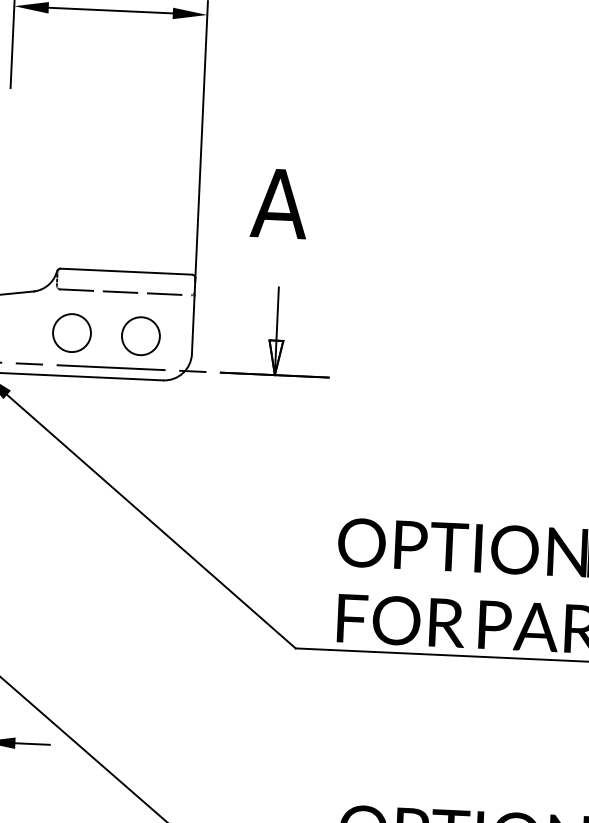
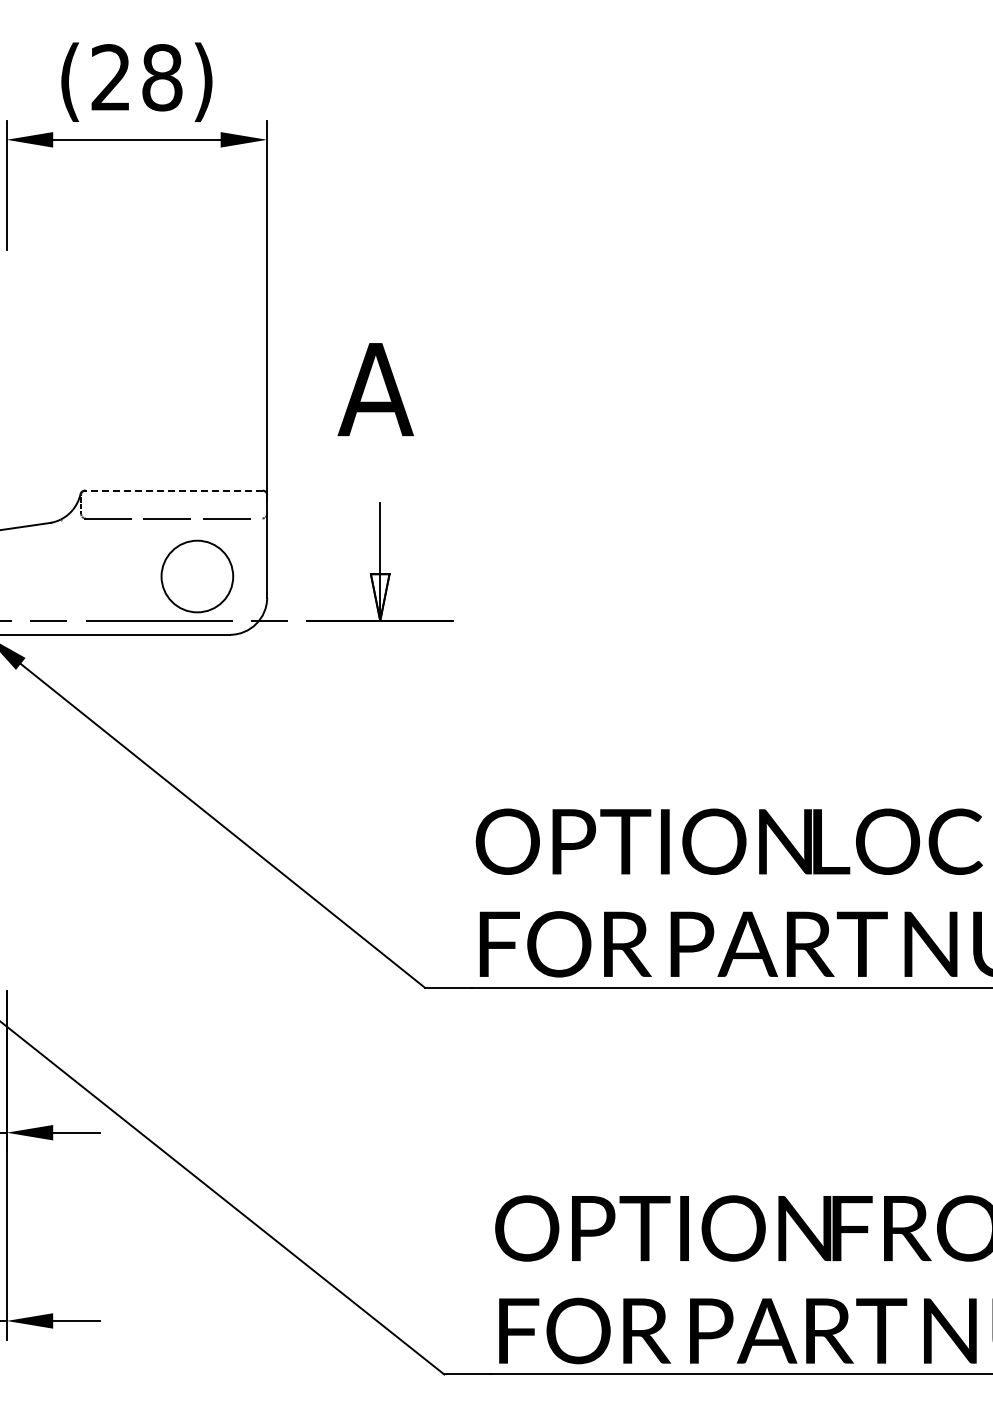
line: (126, 271) -> (173, 490), solid -> dashed
circle: (71, 332) -> (103, 576), removed
circle: (141, 336) -> (197, 576), size x1.4

